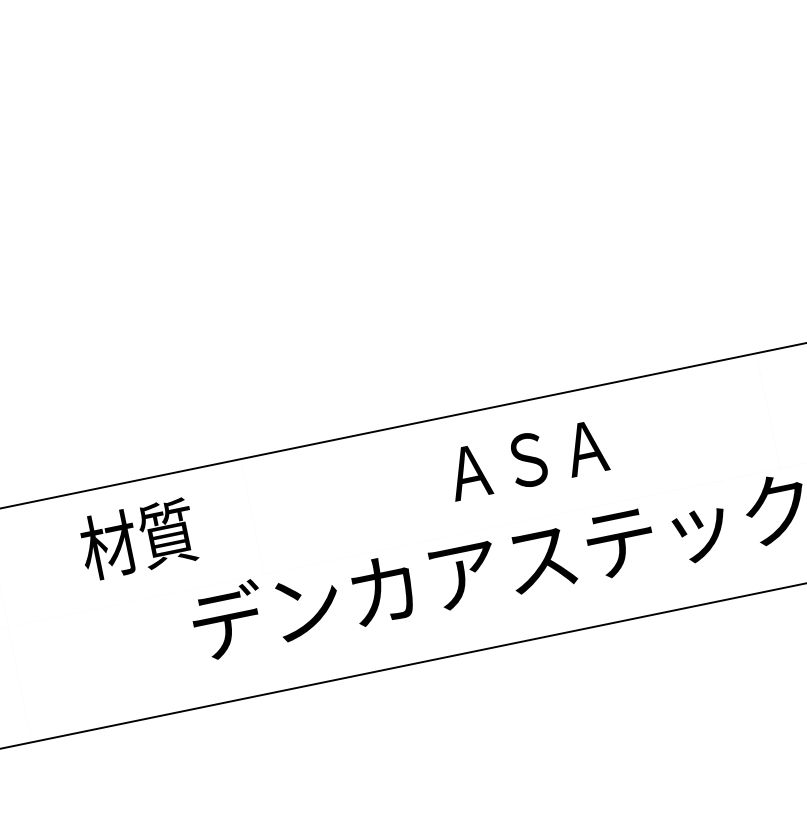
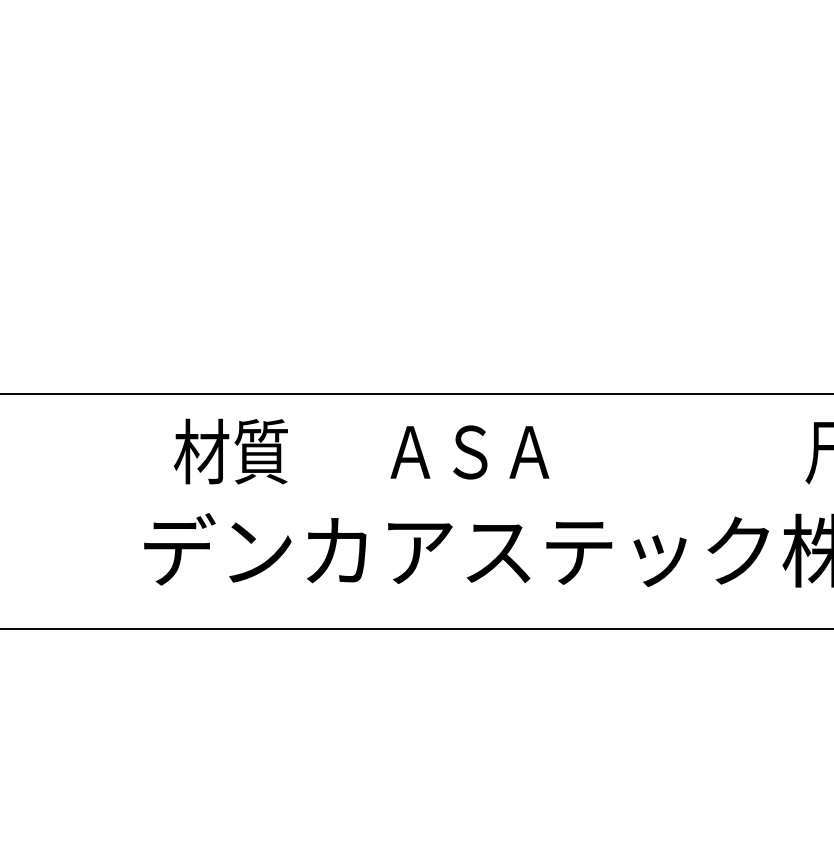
text: (527, 460) -> (469, 452), moved
text: (137, 539) -> (230, 451), moved

